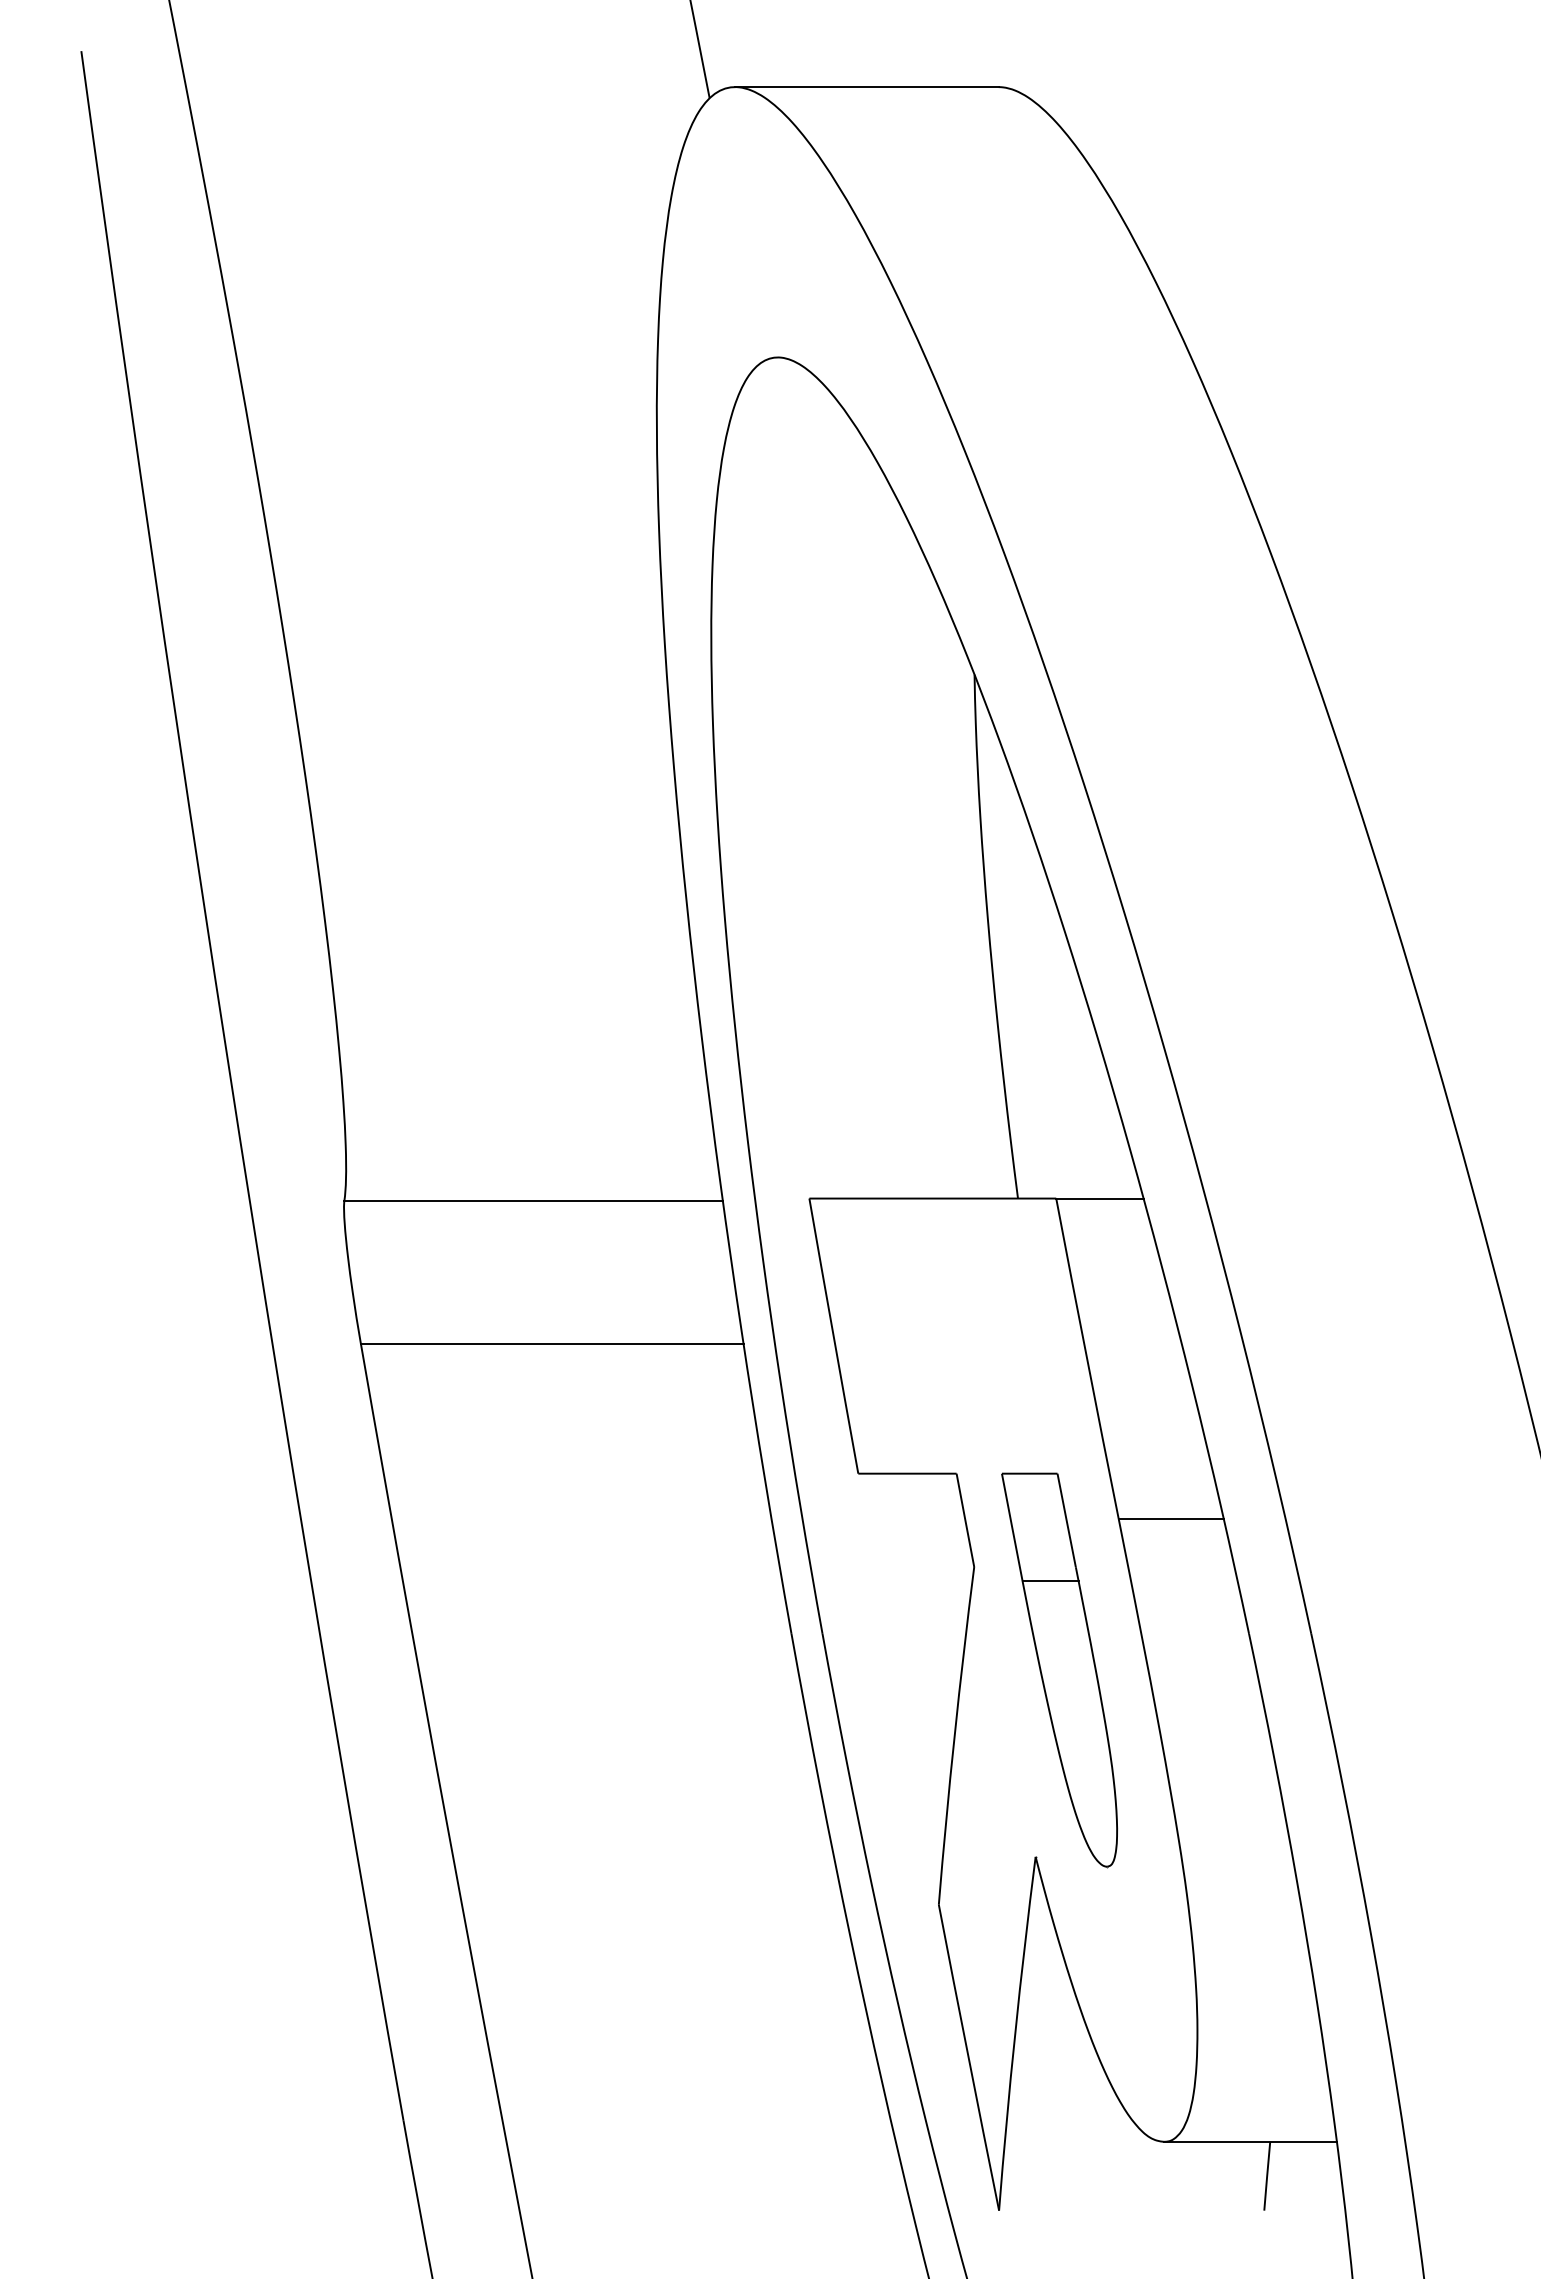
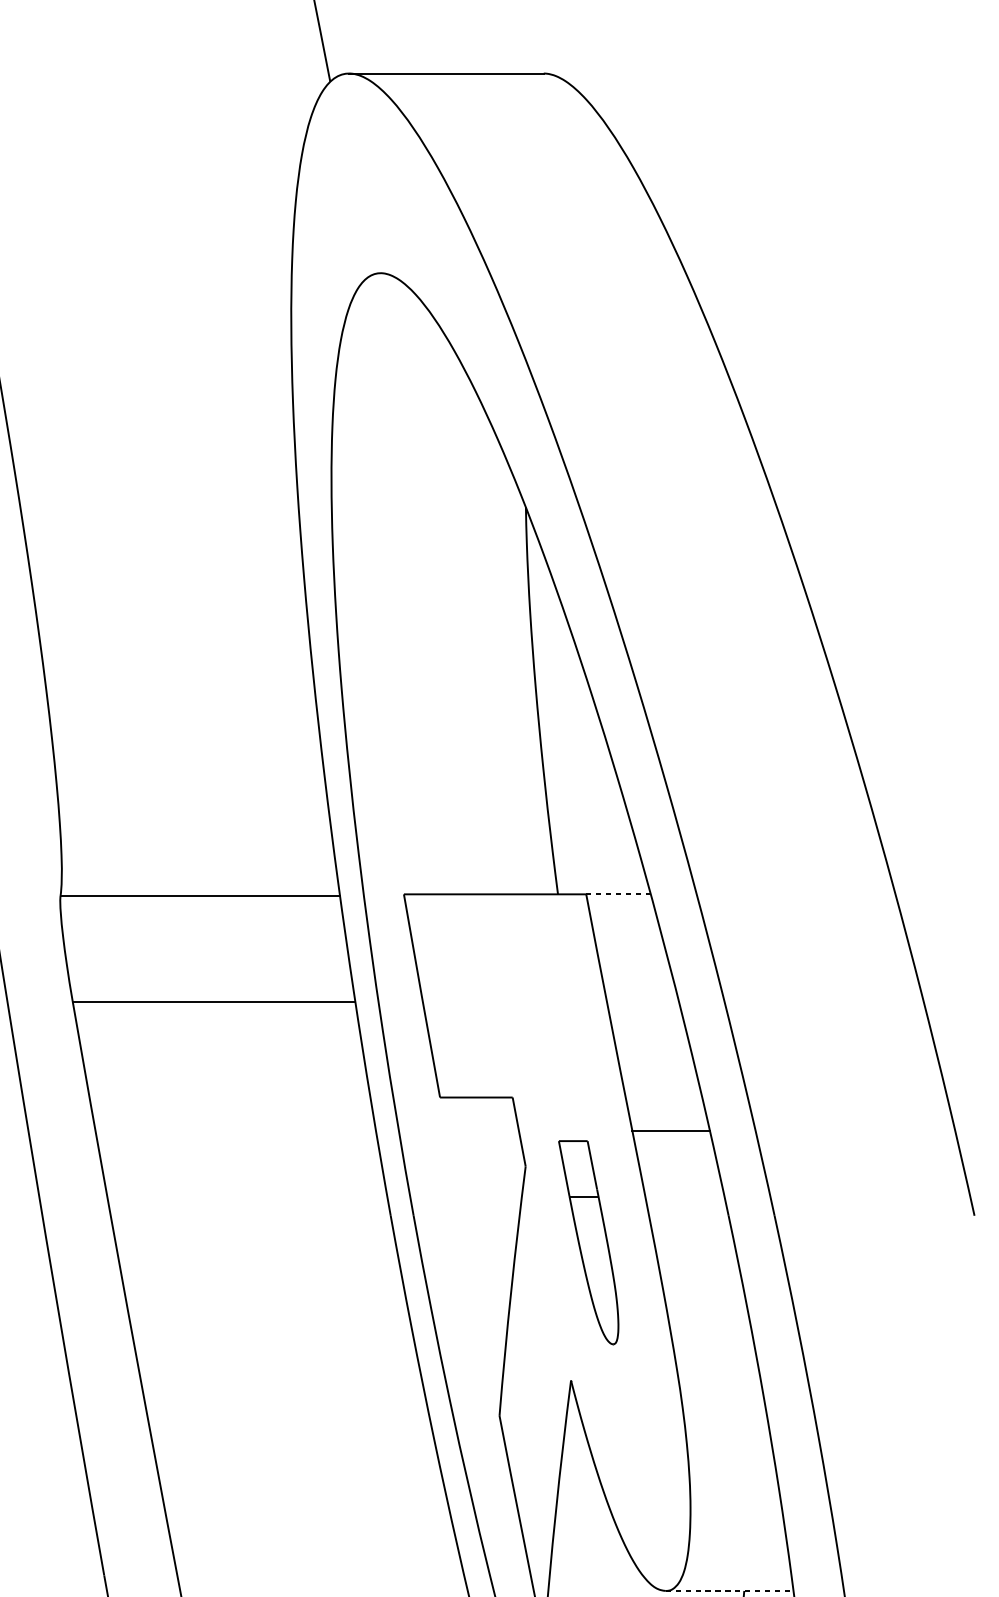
line: (1099, 1198) -> (618, 894), solid -> dashed
part: (1059, 1670) -> (588, 1242), size x0.7
line: (1250, 2141) -> (729, 1590), solid -> dashed

